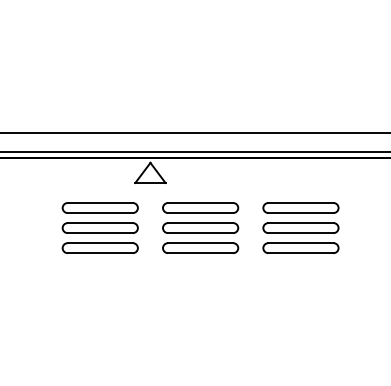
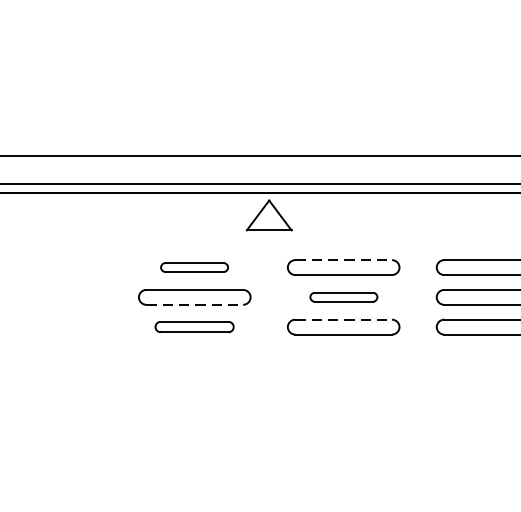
line: (200, 203) -> (343, 260), solid -> dashed
part: (99, 207) -> (193, 266), size x0.6
part: (200, 227) -> (343, 296), size x0.6
line: (100, 233) -> (195, 305), solid -> dashed
line: (200, 243) -> (343, 320), solid -> dashed
part: (99, 247) -> (193, 326), size x0.7

